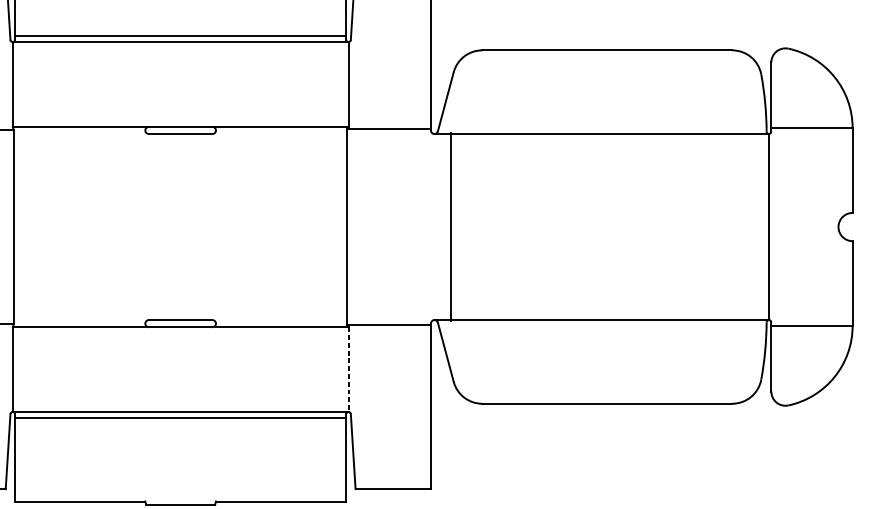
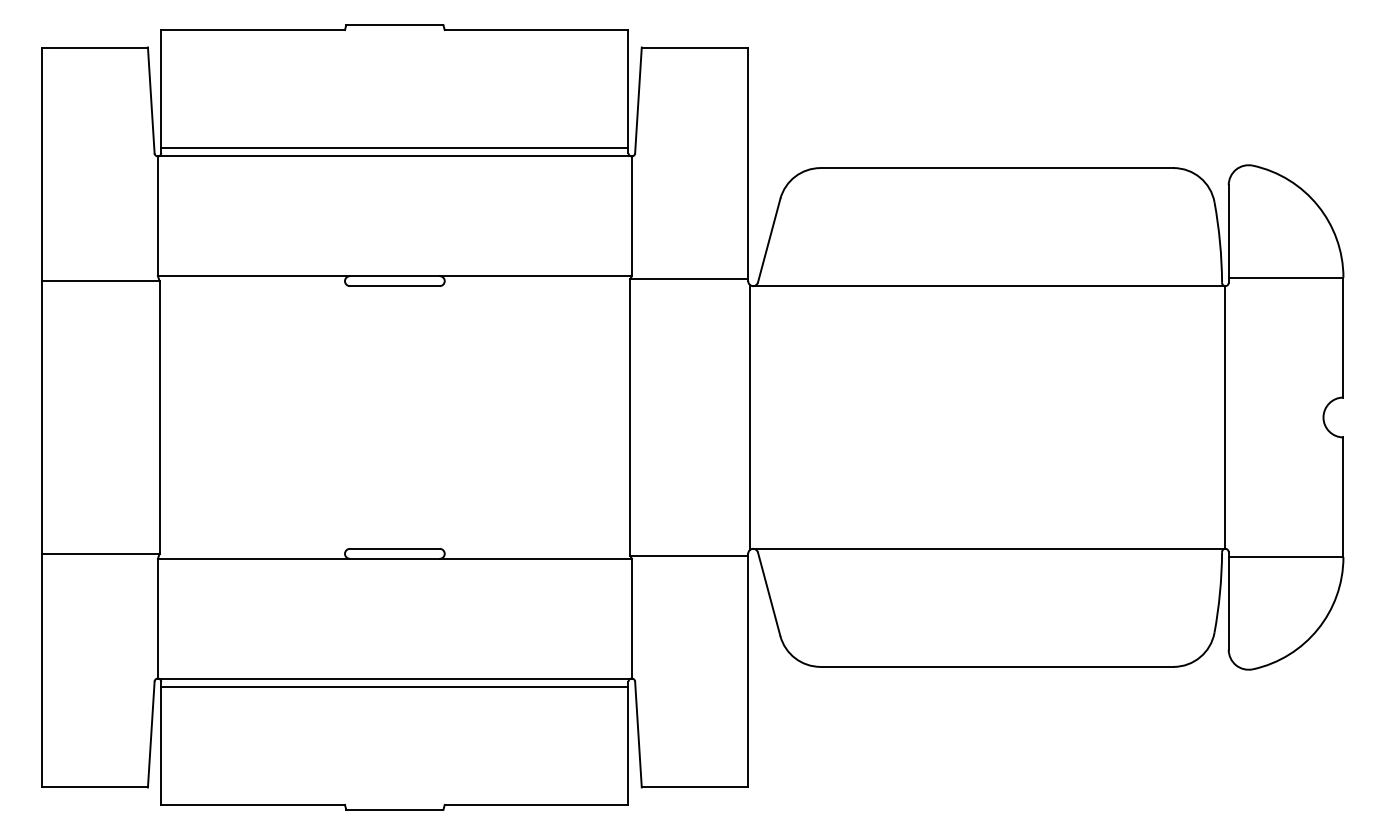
line: (450, 227) -> (749, 417), moved
line: (348, 369) -> (631, 618), dashed -> solid

